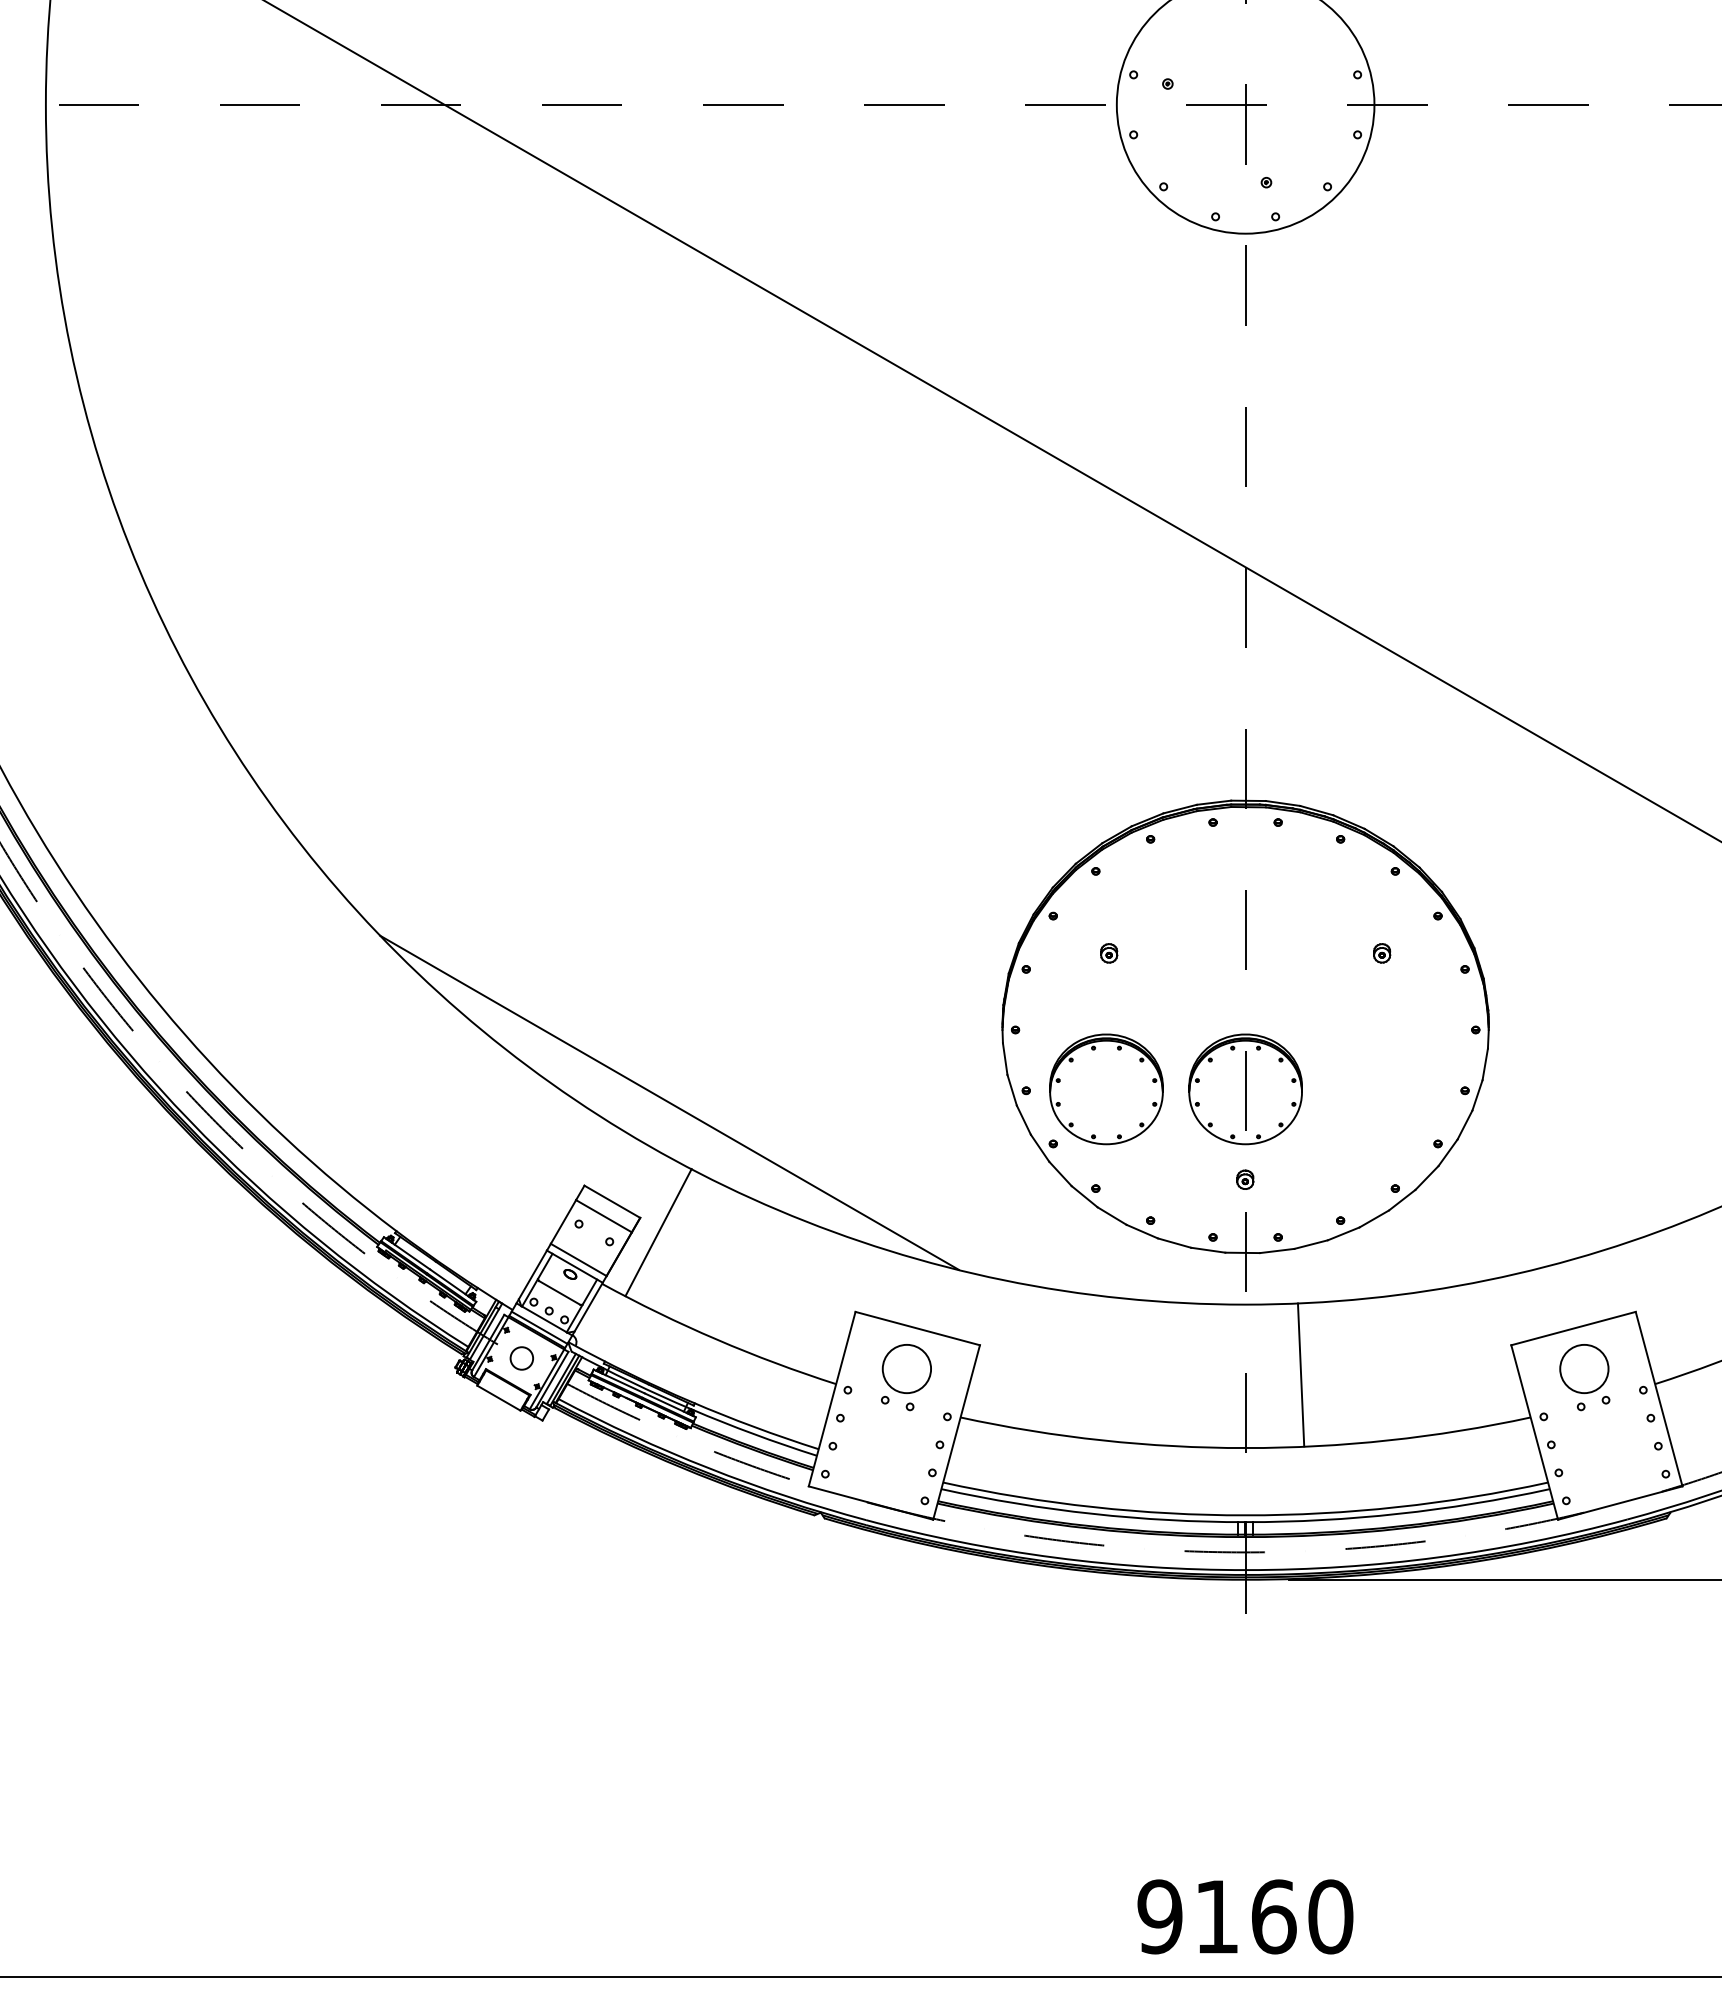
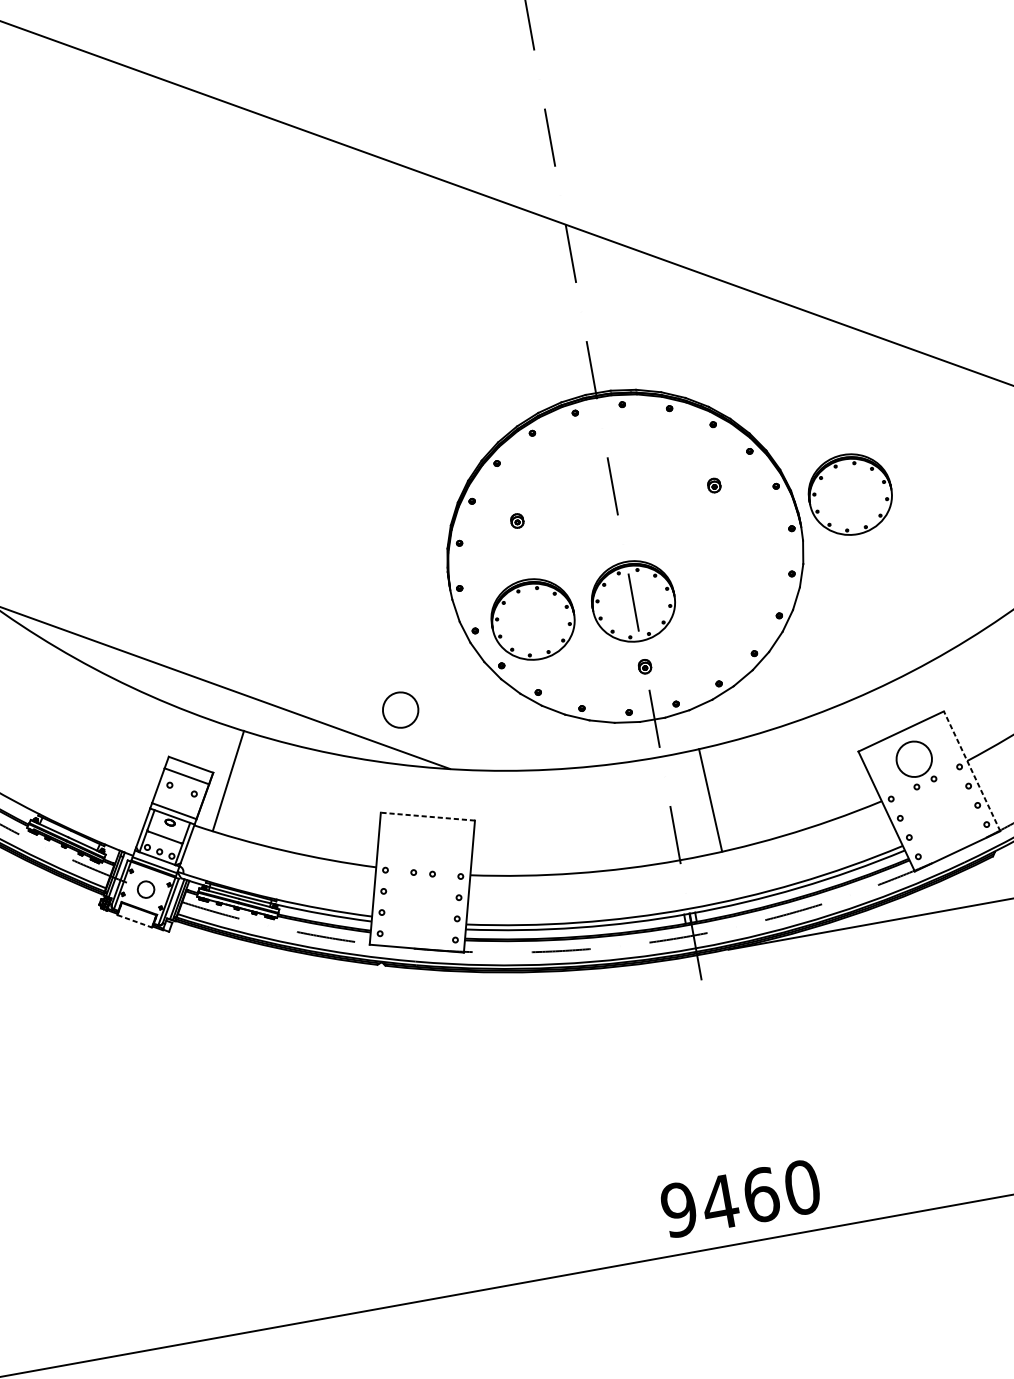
part: (1562, 998) -> (850, 494), added
line: (917, 1328) -> (427, 816), solid -> dashed
circle: (906, 1368) -> (400, 709), moved
line: (498, 1398) -> (134, 921), solid -> dashed
line: (1658, 1398) -> (971, 770), solid -> dashed
text: (1216, 1916) -> (719, 1202), 9160 -> 9460

